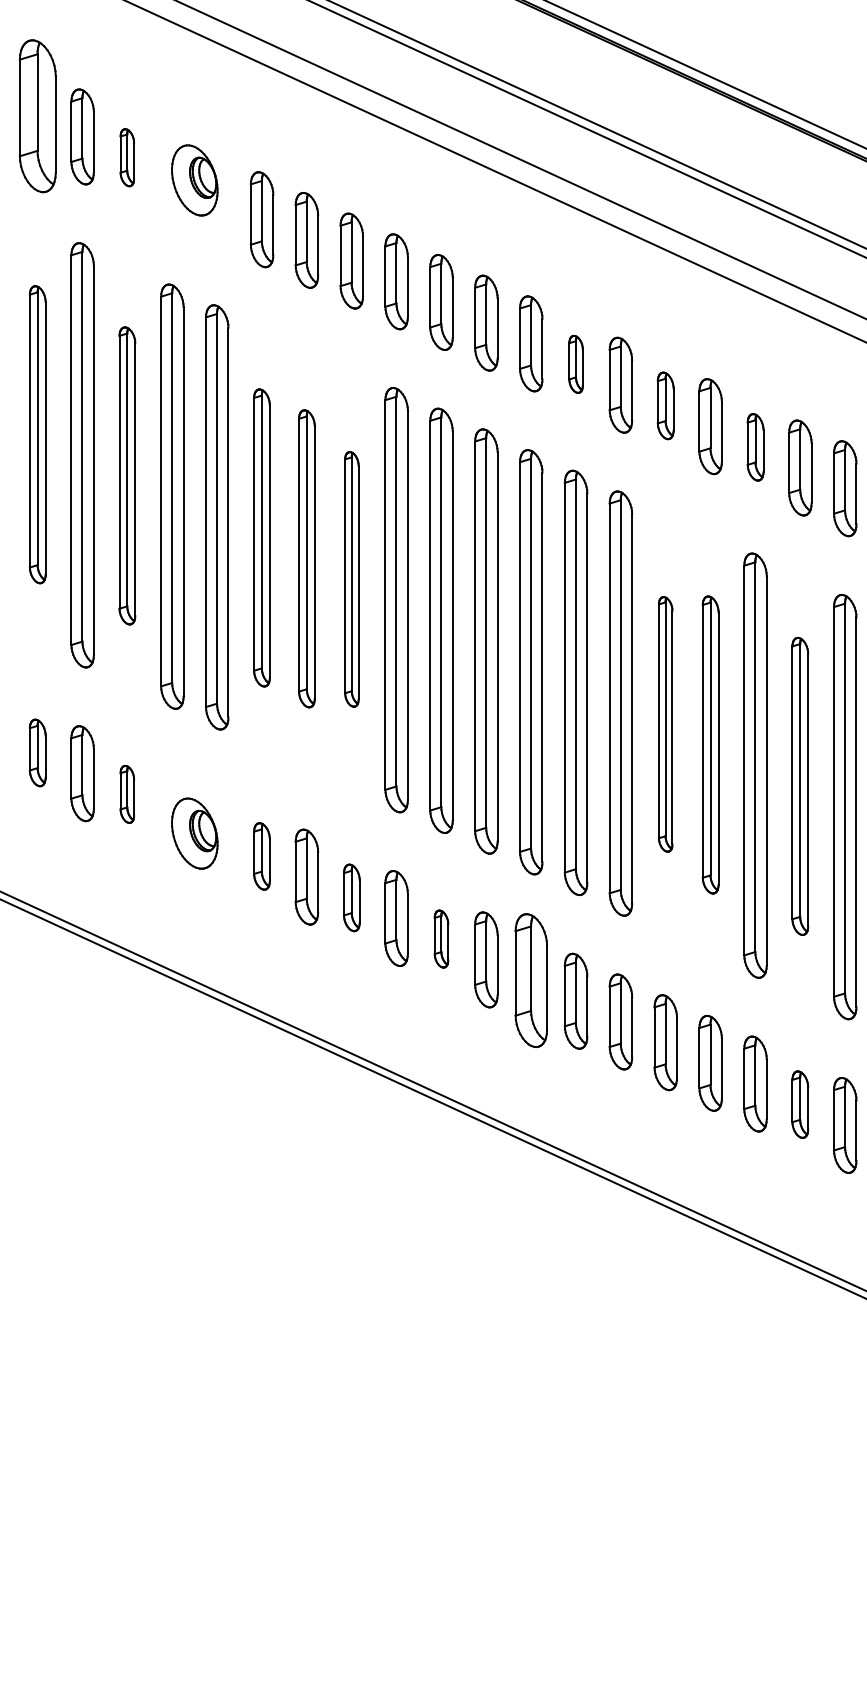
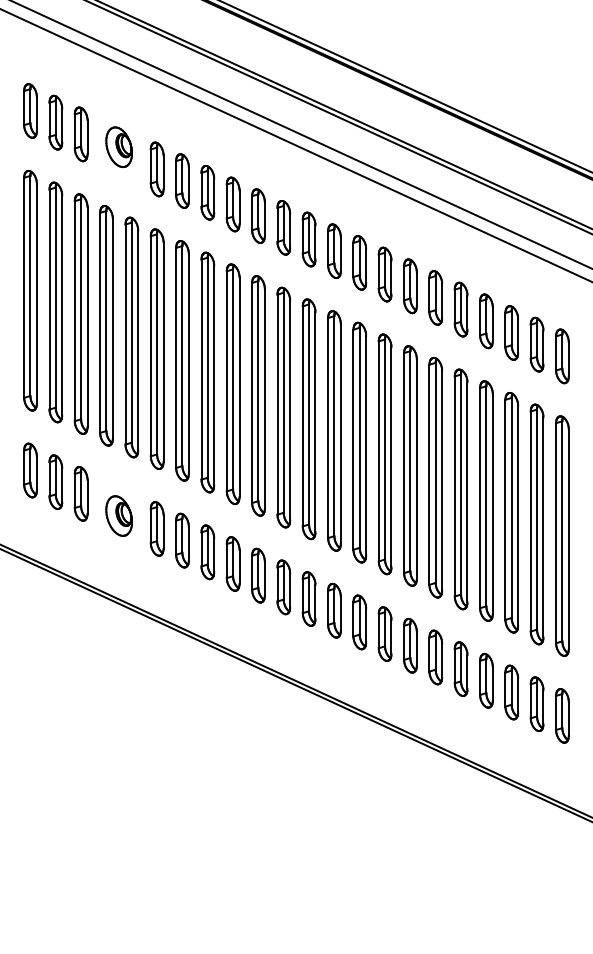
part: (37, 115) -> (30, 110), size x0.62
part: (126, 157) -> (80, 134), size x1.67
part: (576, 363) -> (334, 250), size x1.67
part: (664, 405) -> (384, 274), size x1.43
part: (37, 434) -> (30, 290), size x1.43
part: (754, 446) -> (435, 297), size x1.43
part: (126, 474) -> (80, 313), size x1.43
part: (260, 536) -> (156, 348), size x1.43
part: (306, 558) -> (182, 360), size x1.43
part: (351, 579) -> (207, 372), size x1.67
part: (664, 724) -> (384, 454), size x1.67
part: (710, 744) -> (410, 465), size x1.43
part: (37, 752) -> (30, 470), size x1.43
part: (799, 786) -> (460, 489), size x1.43
part: (126, 793) -> (80, 493), size x1.67
part: (260, 855) -> (156, 528), size x1.43
part: (351, 898) -> (207, 552), size x1.43
part: (441, 938) -> (258, 575), size x1.67
part: (530, 979) -> (308, 598), size x0.71
part: (799, 1103) -> (460, 668), size x1.43

